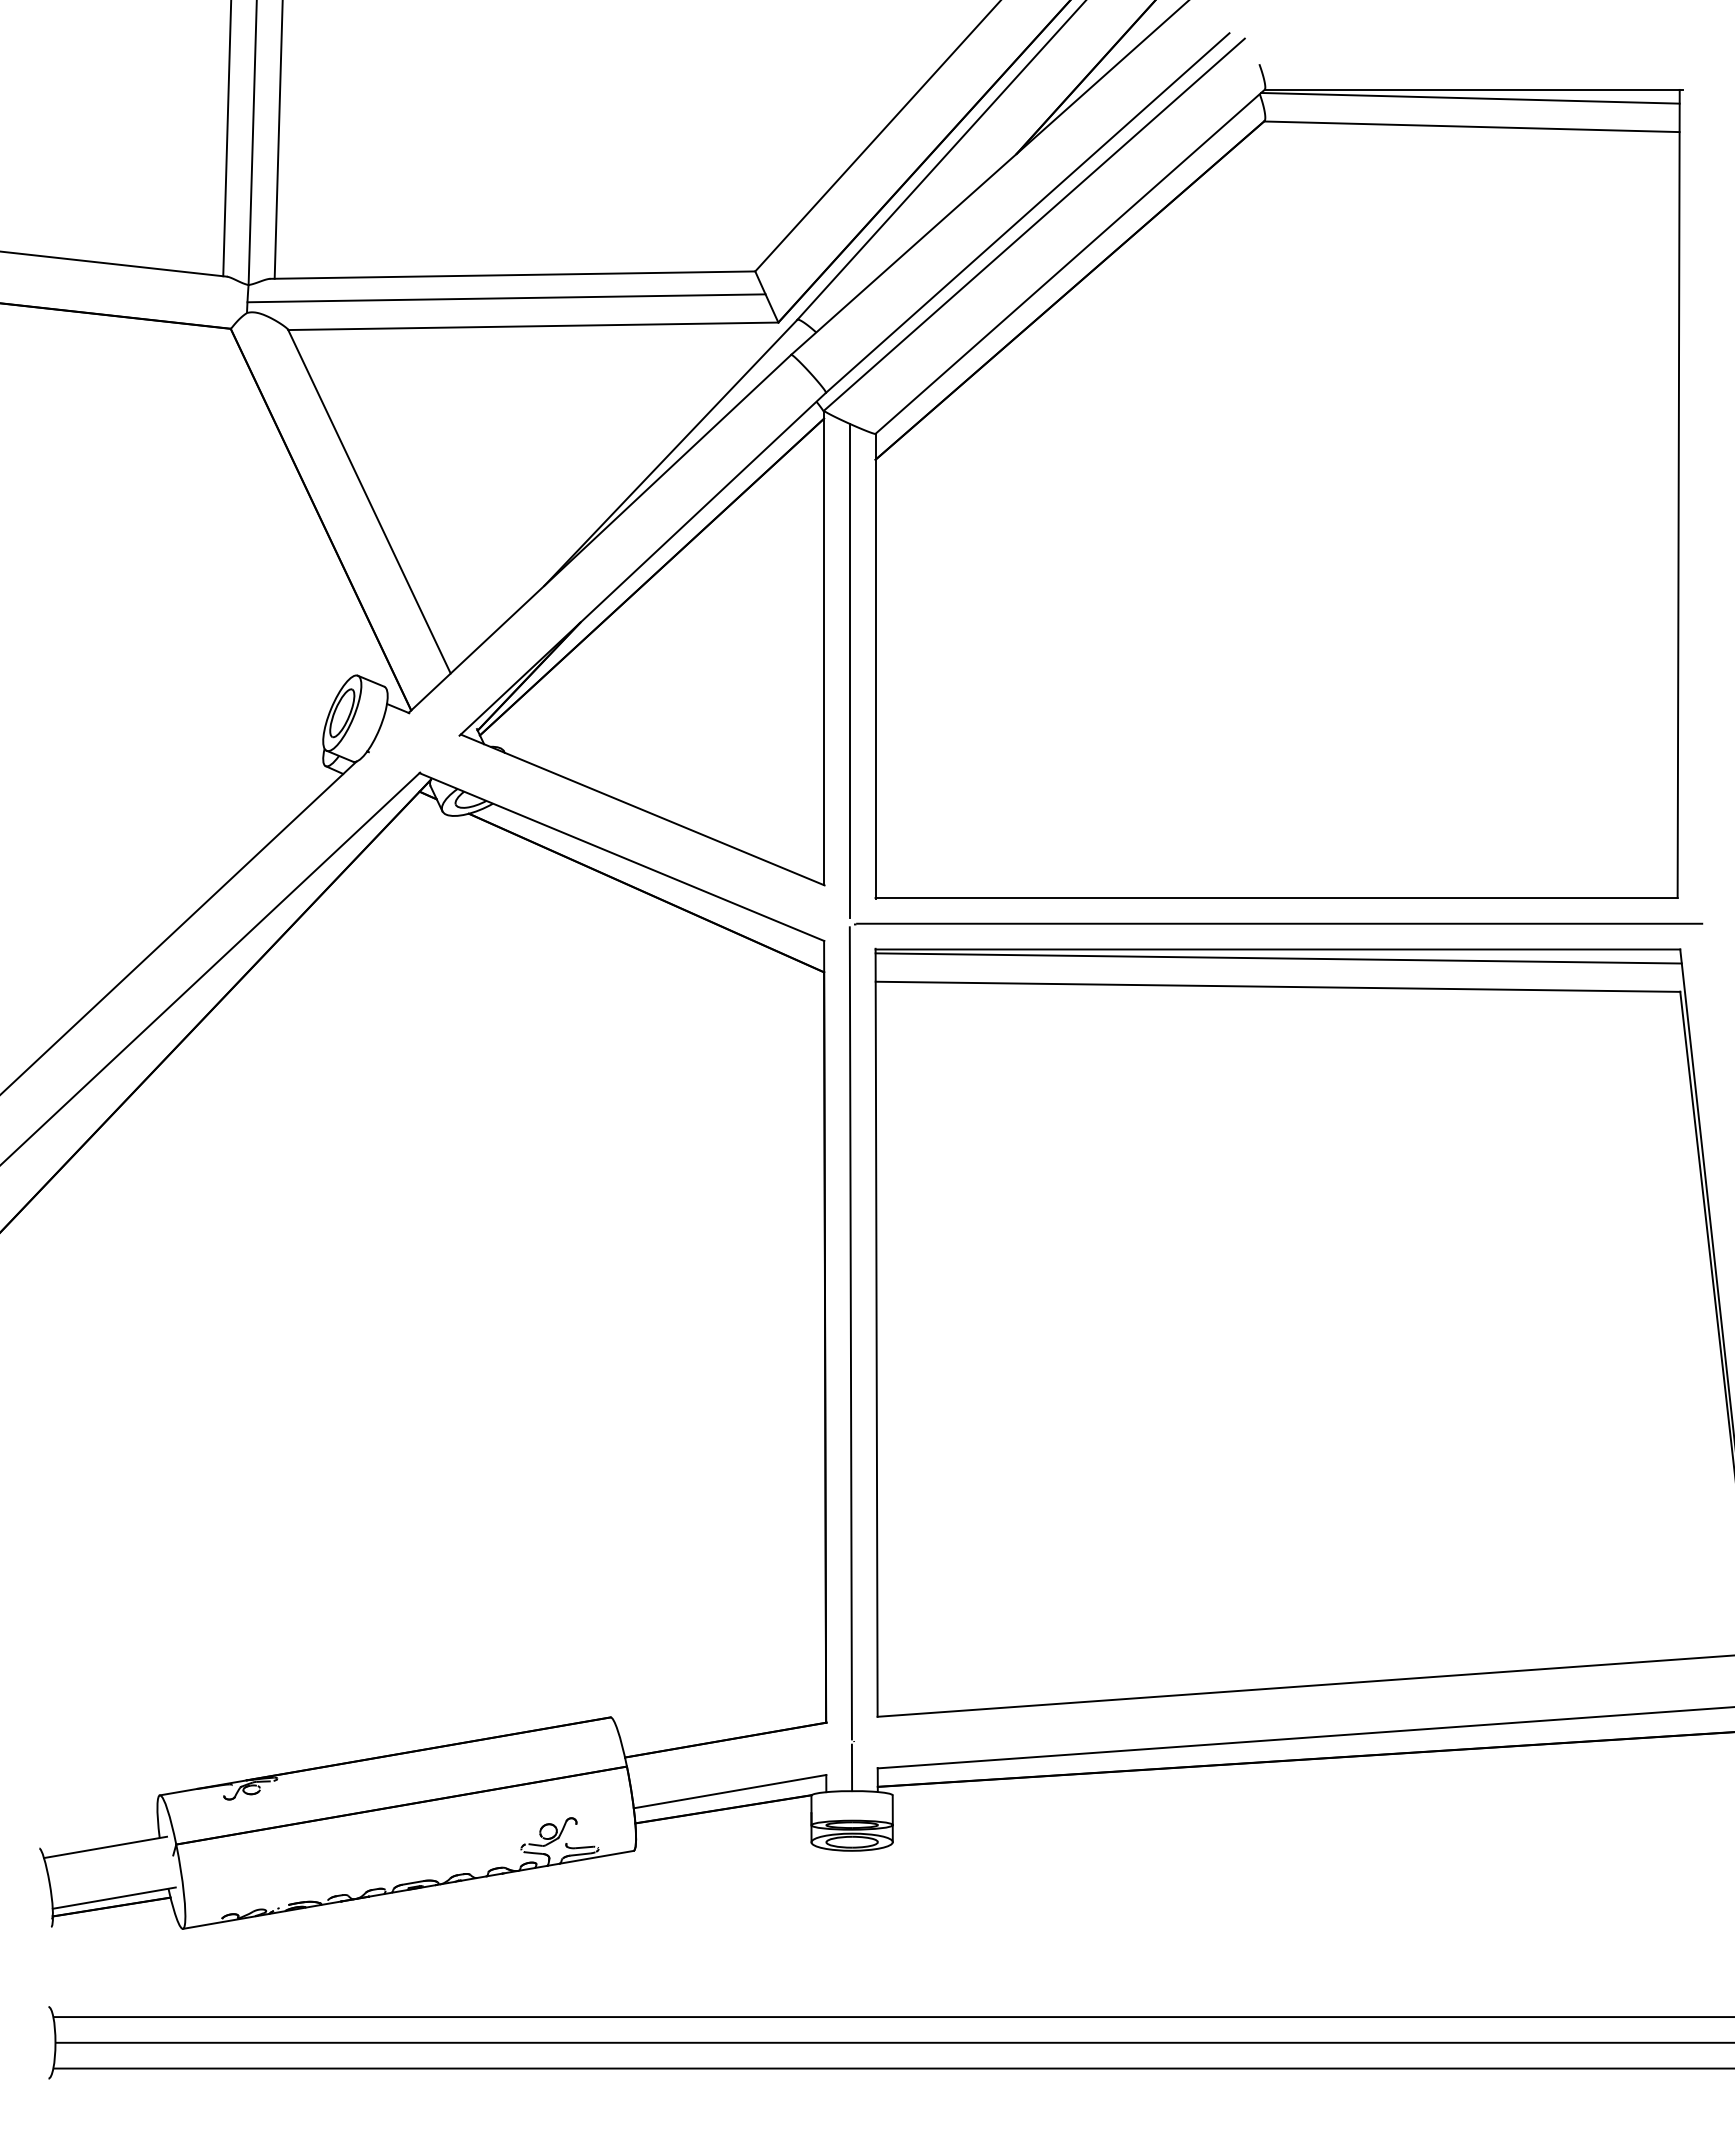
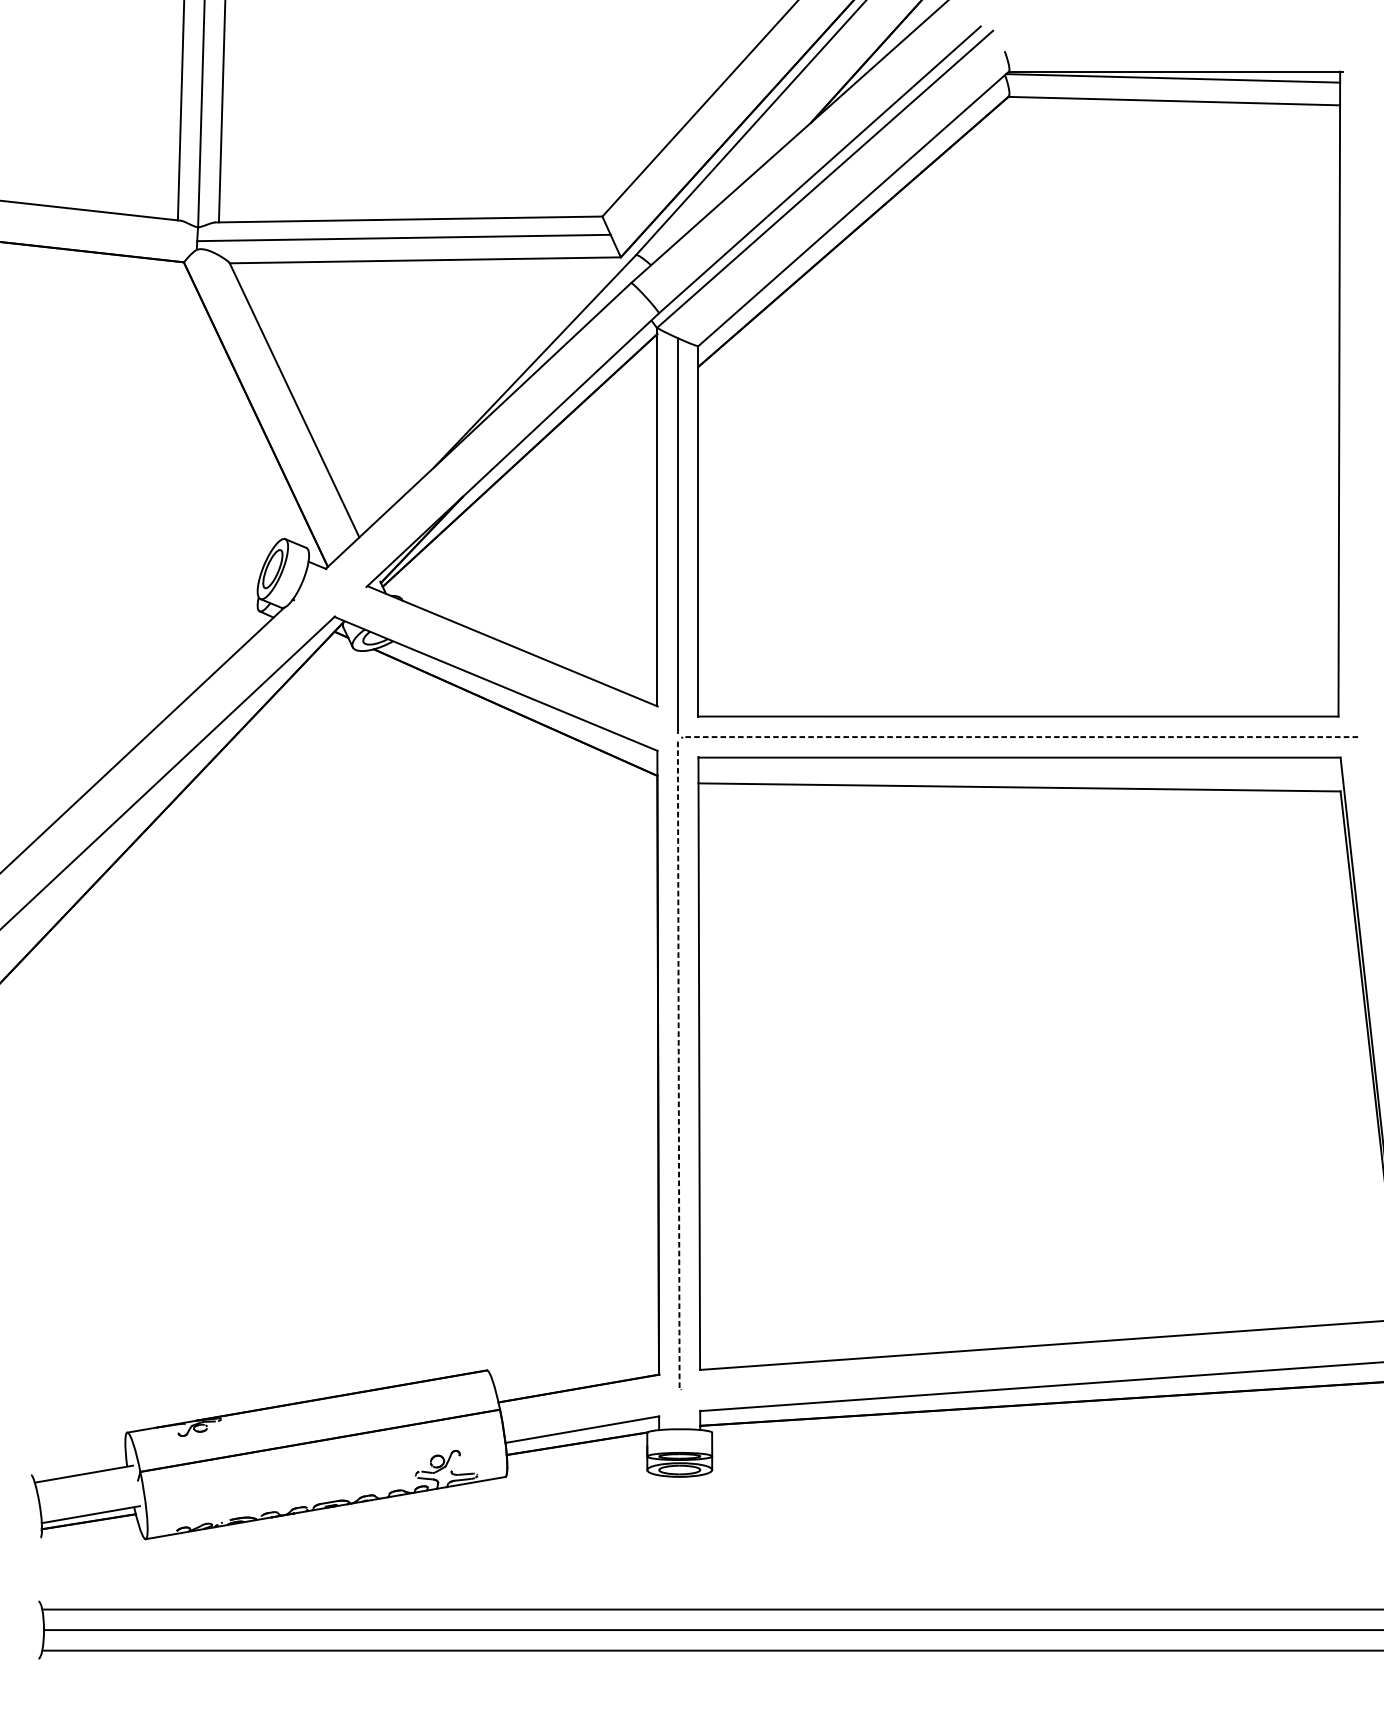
line: (1279, 923) -> (1020, 736), solid -> dashed
line: (1278, 958) -> (1019, 764), removed
line: (850, 1332) -> (678, 1063), solid -> dashed
line: (851, 1767) -> (679, 1410), removed

